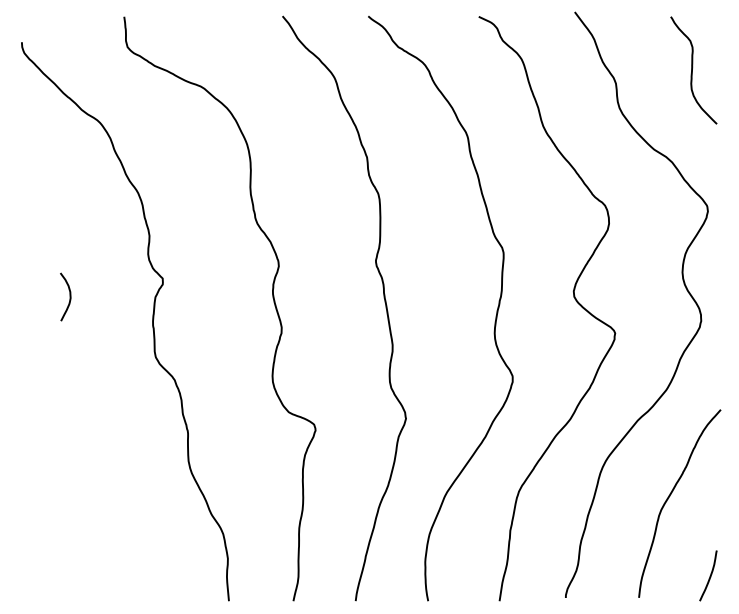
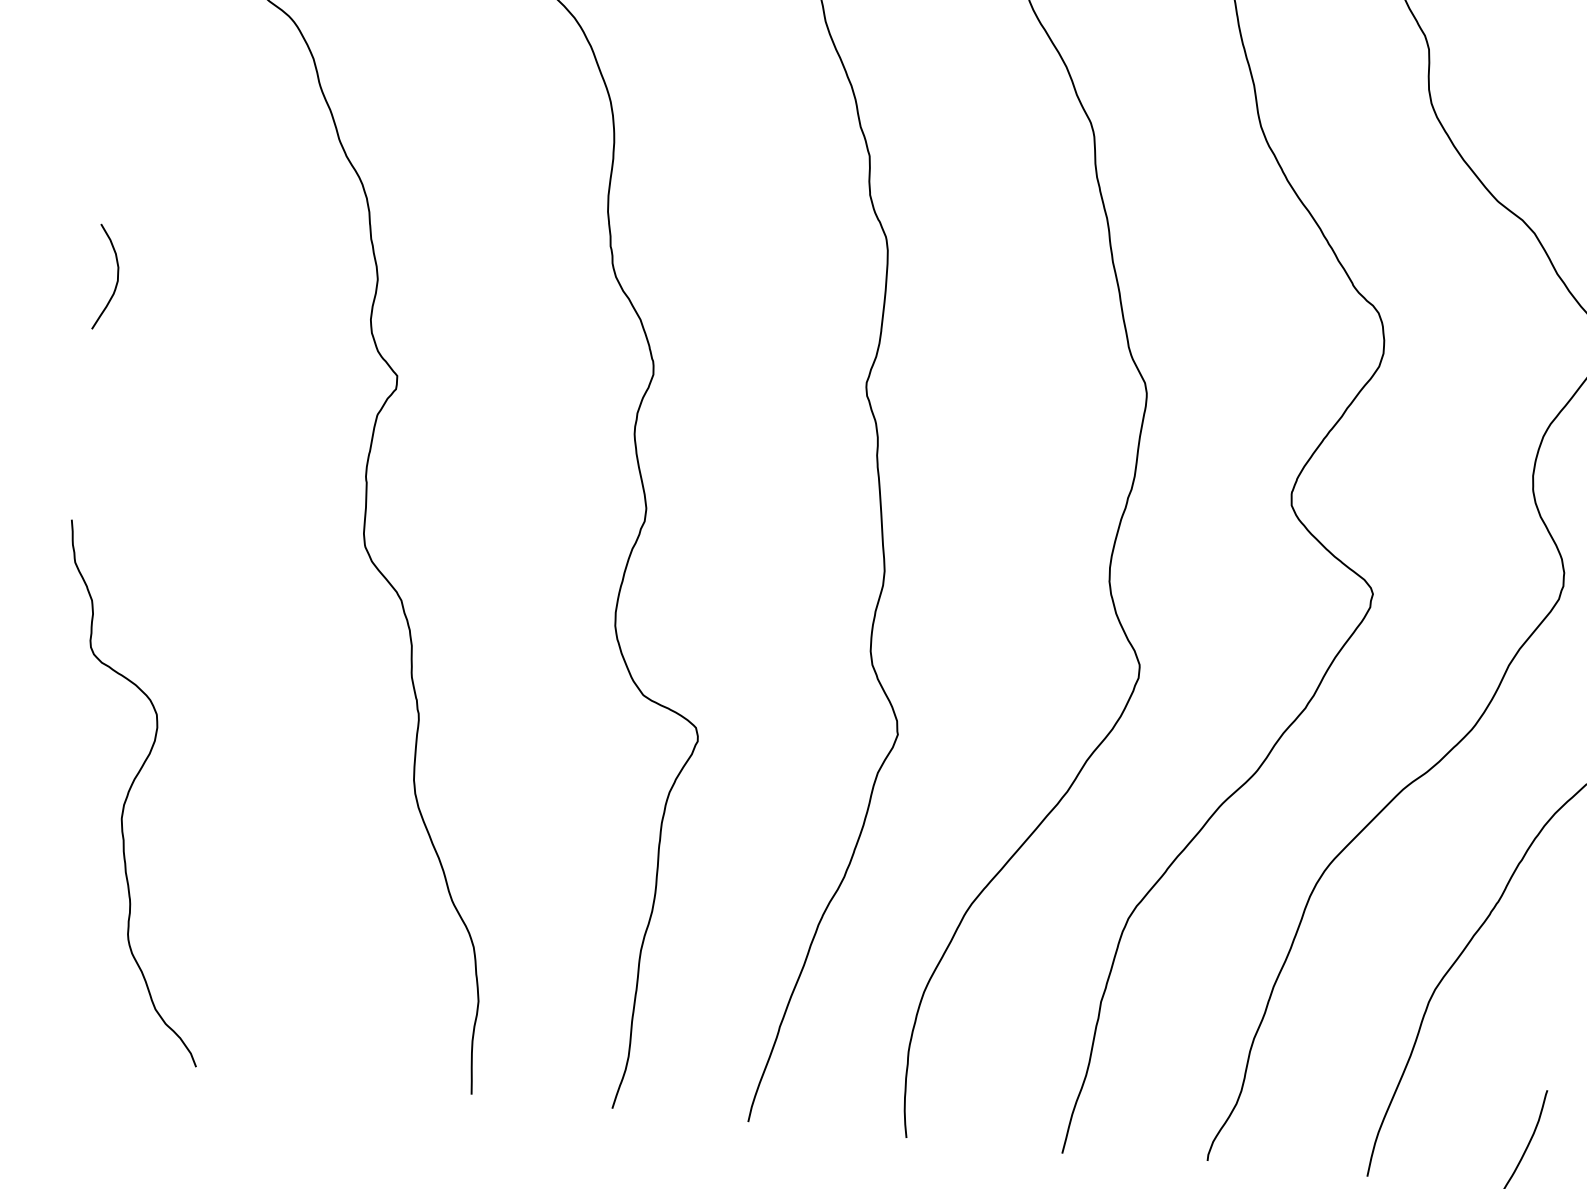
curve: (69, 296) -> (115, 277), moved
curve: (60, 479) -> (130, 792), added

